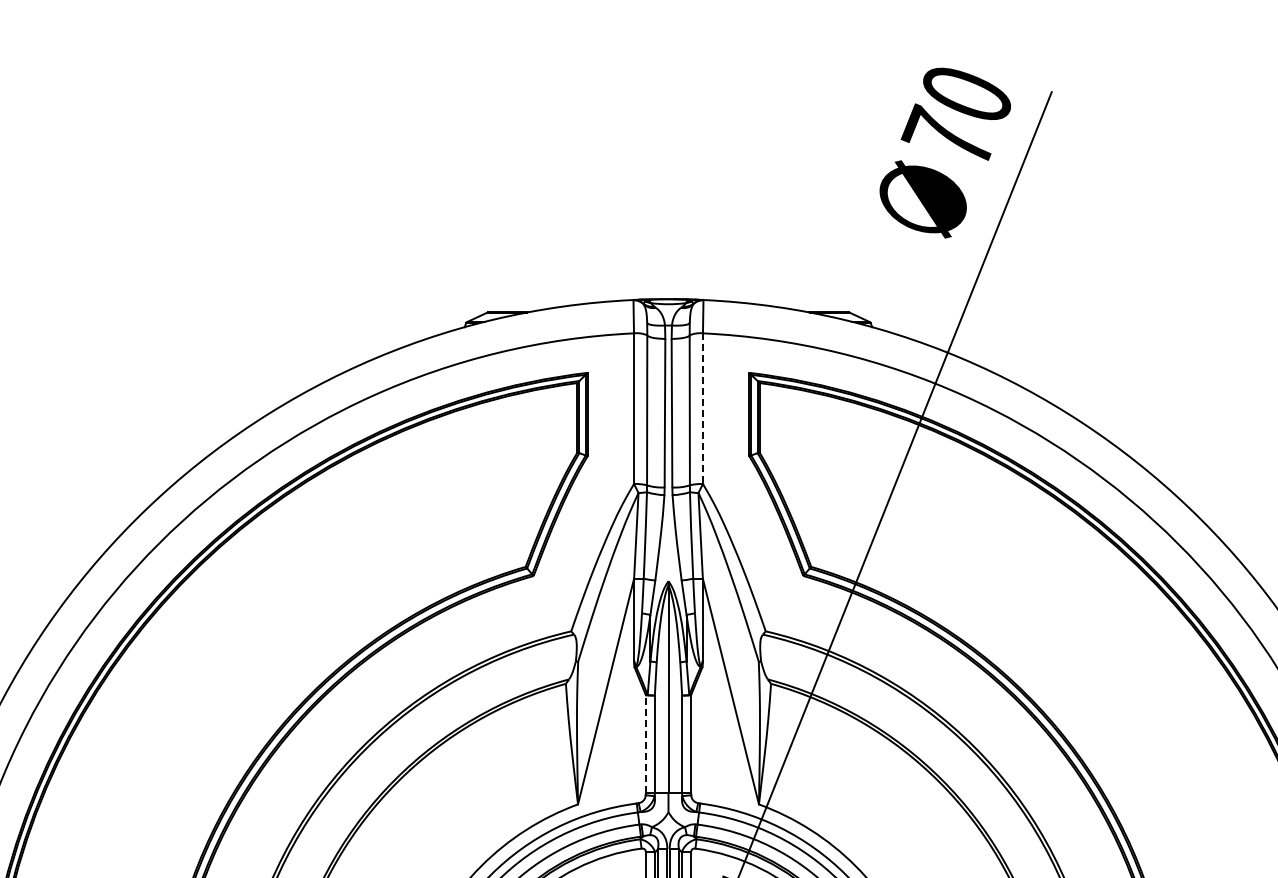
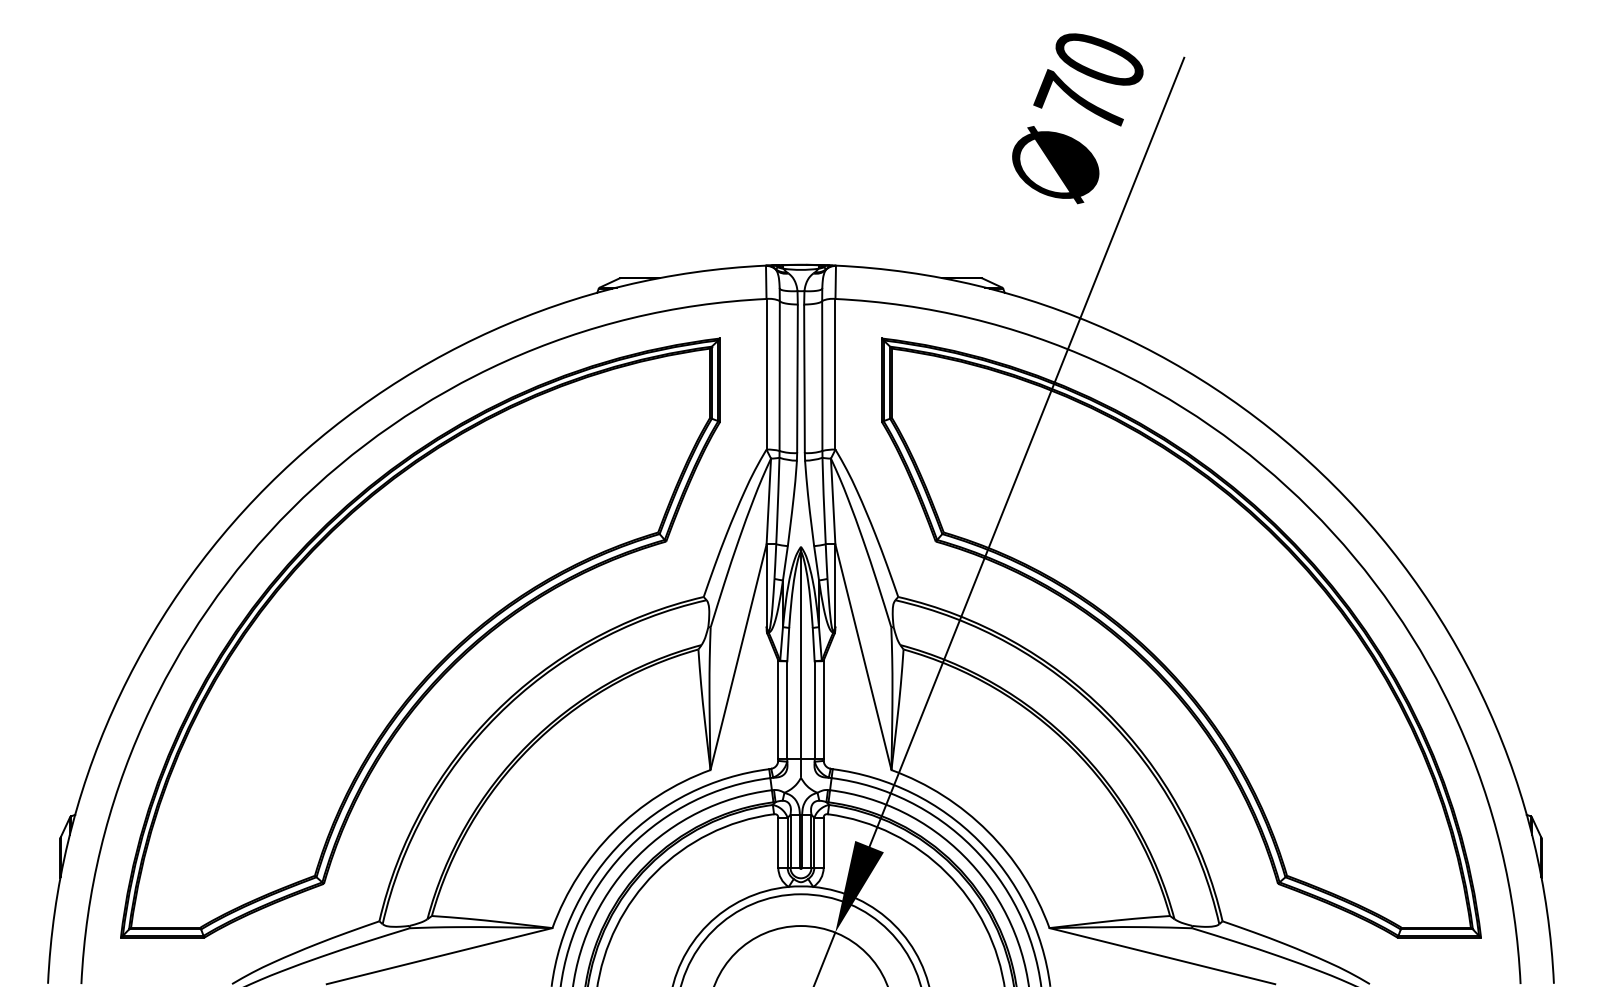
line: (703, 408) -> (835, 374), dashed -> solid
line: (646, 743) -> (778, 709), dashed -> solid

